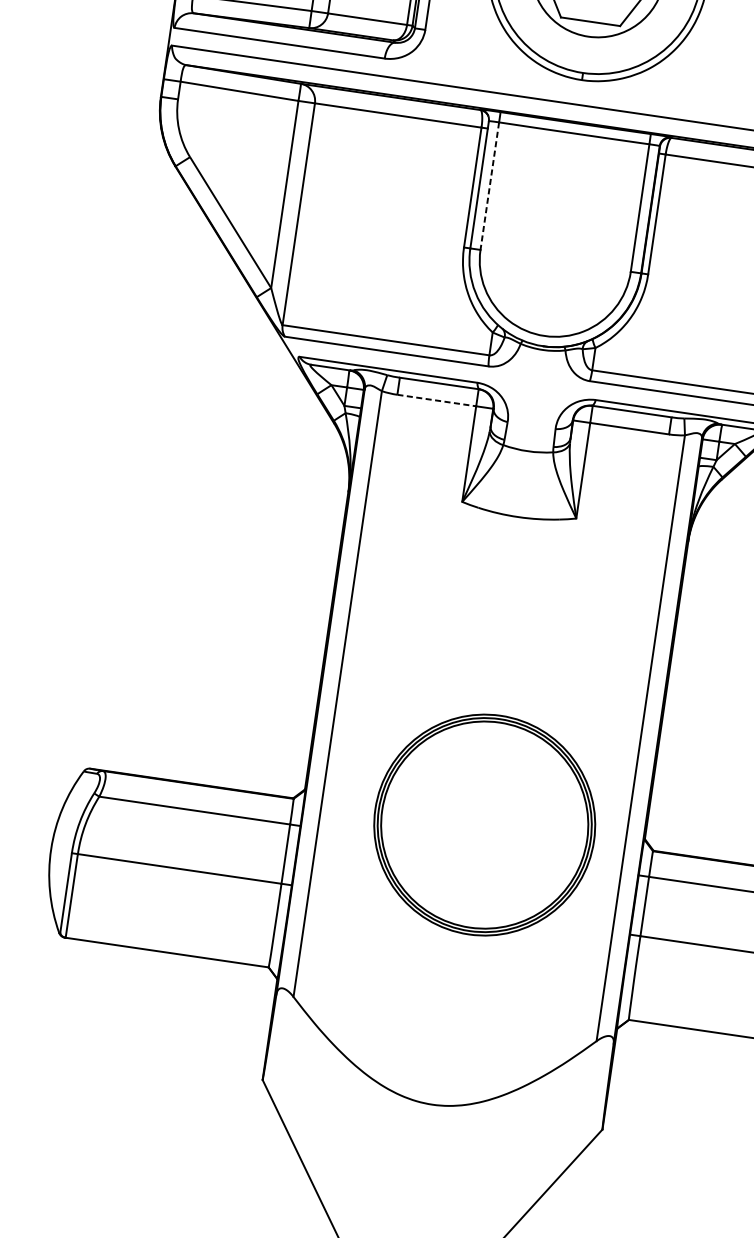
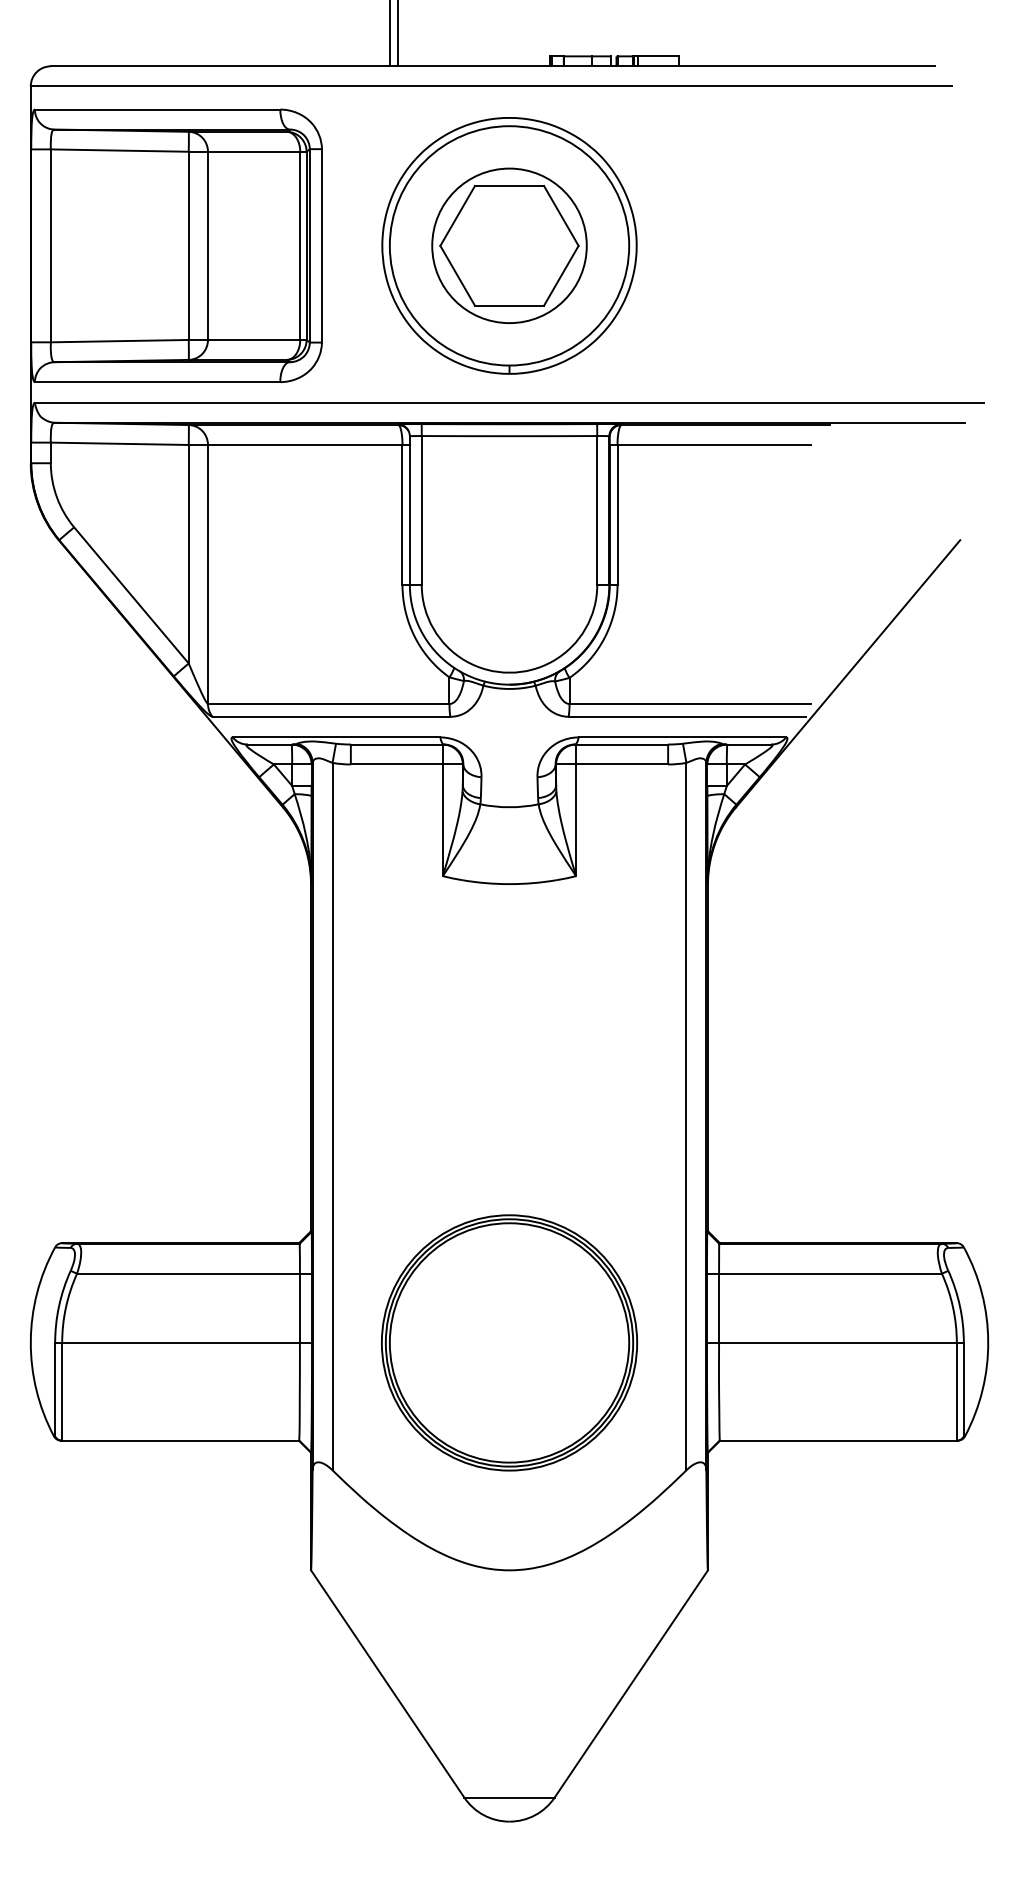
line: (489, 186) -> (421, 511), dashed -> solid
line: (437, 400) -> (397, 764), dashed -> solid
part: (484, 824) -> (509, 1342), moved

